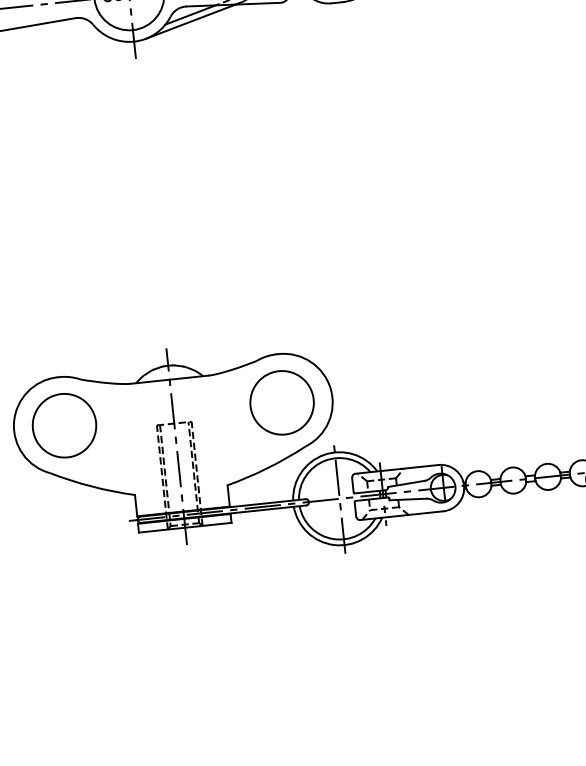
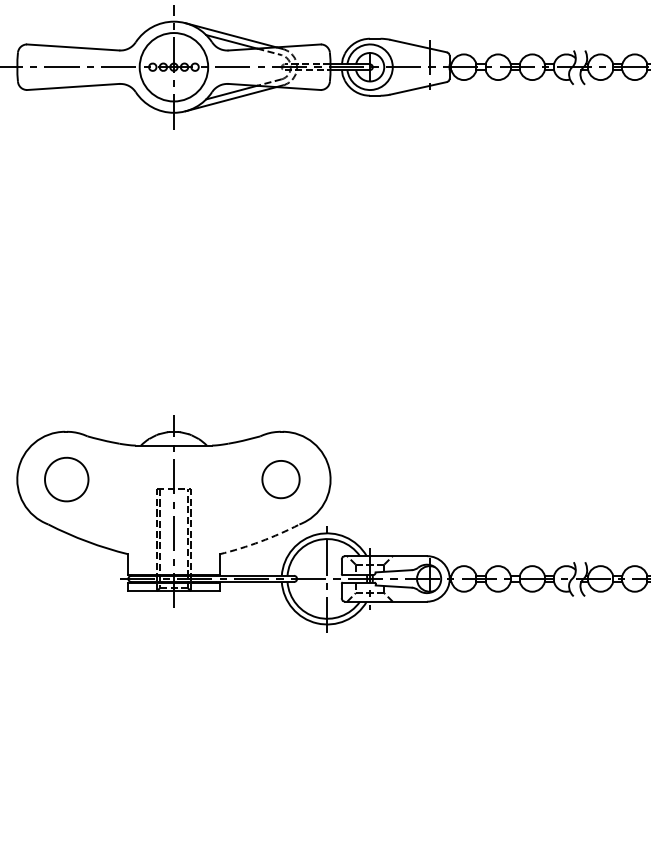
part: (281, 402) -> (280, 479), size x0.6
part: (64, 425) -> (66, 479), size x0.7
arc: (267, 467) -> (260, 541), solid -> dashed

